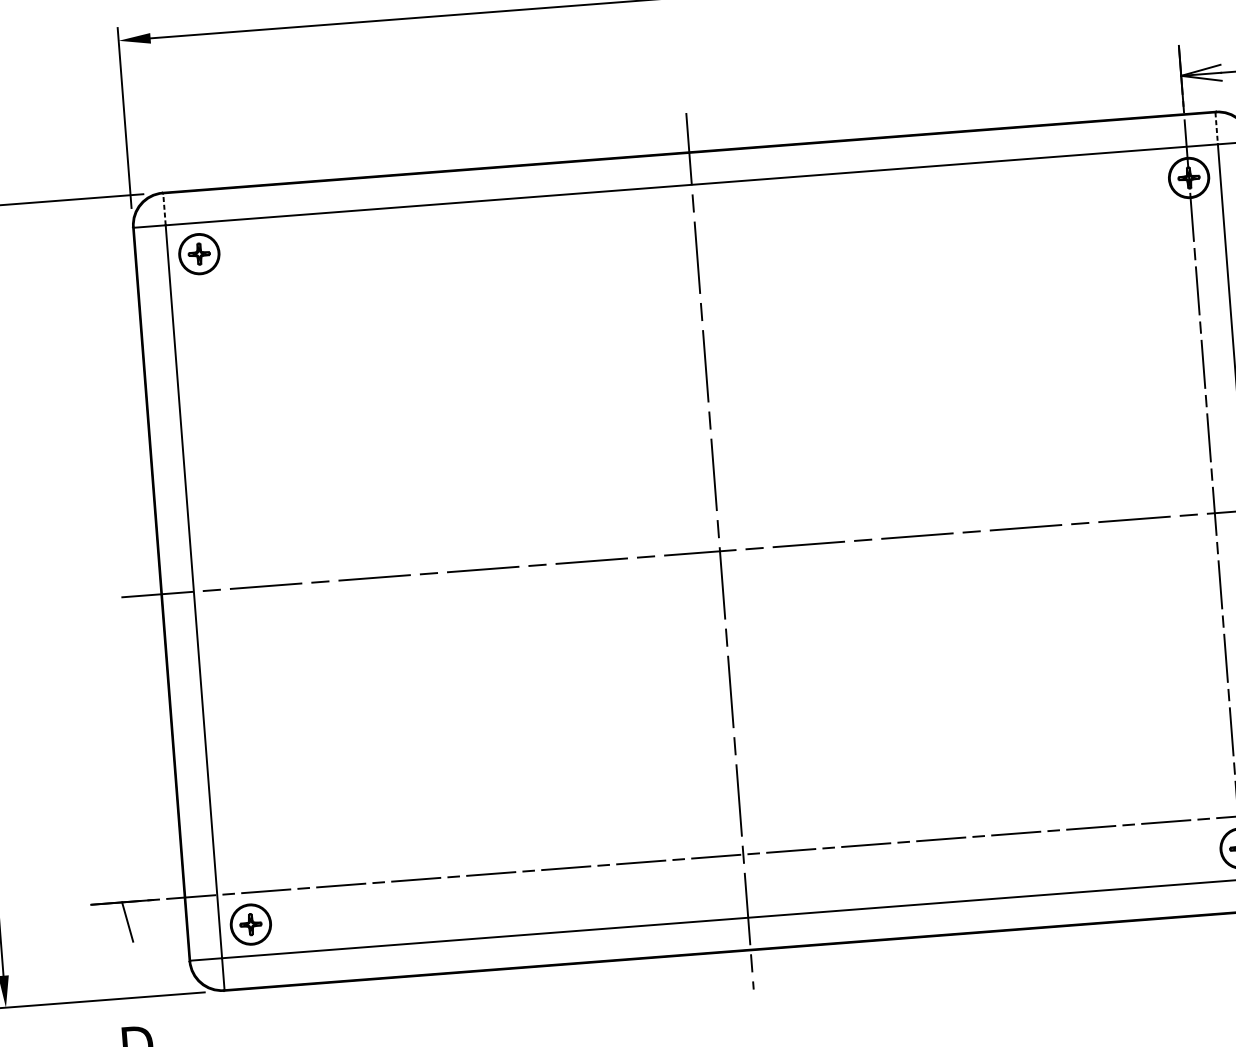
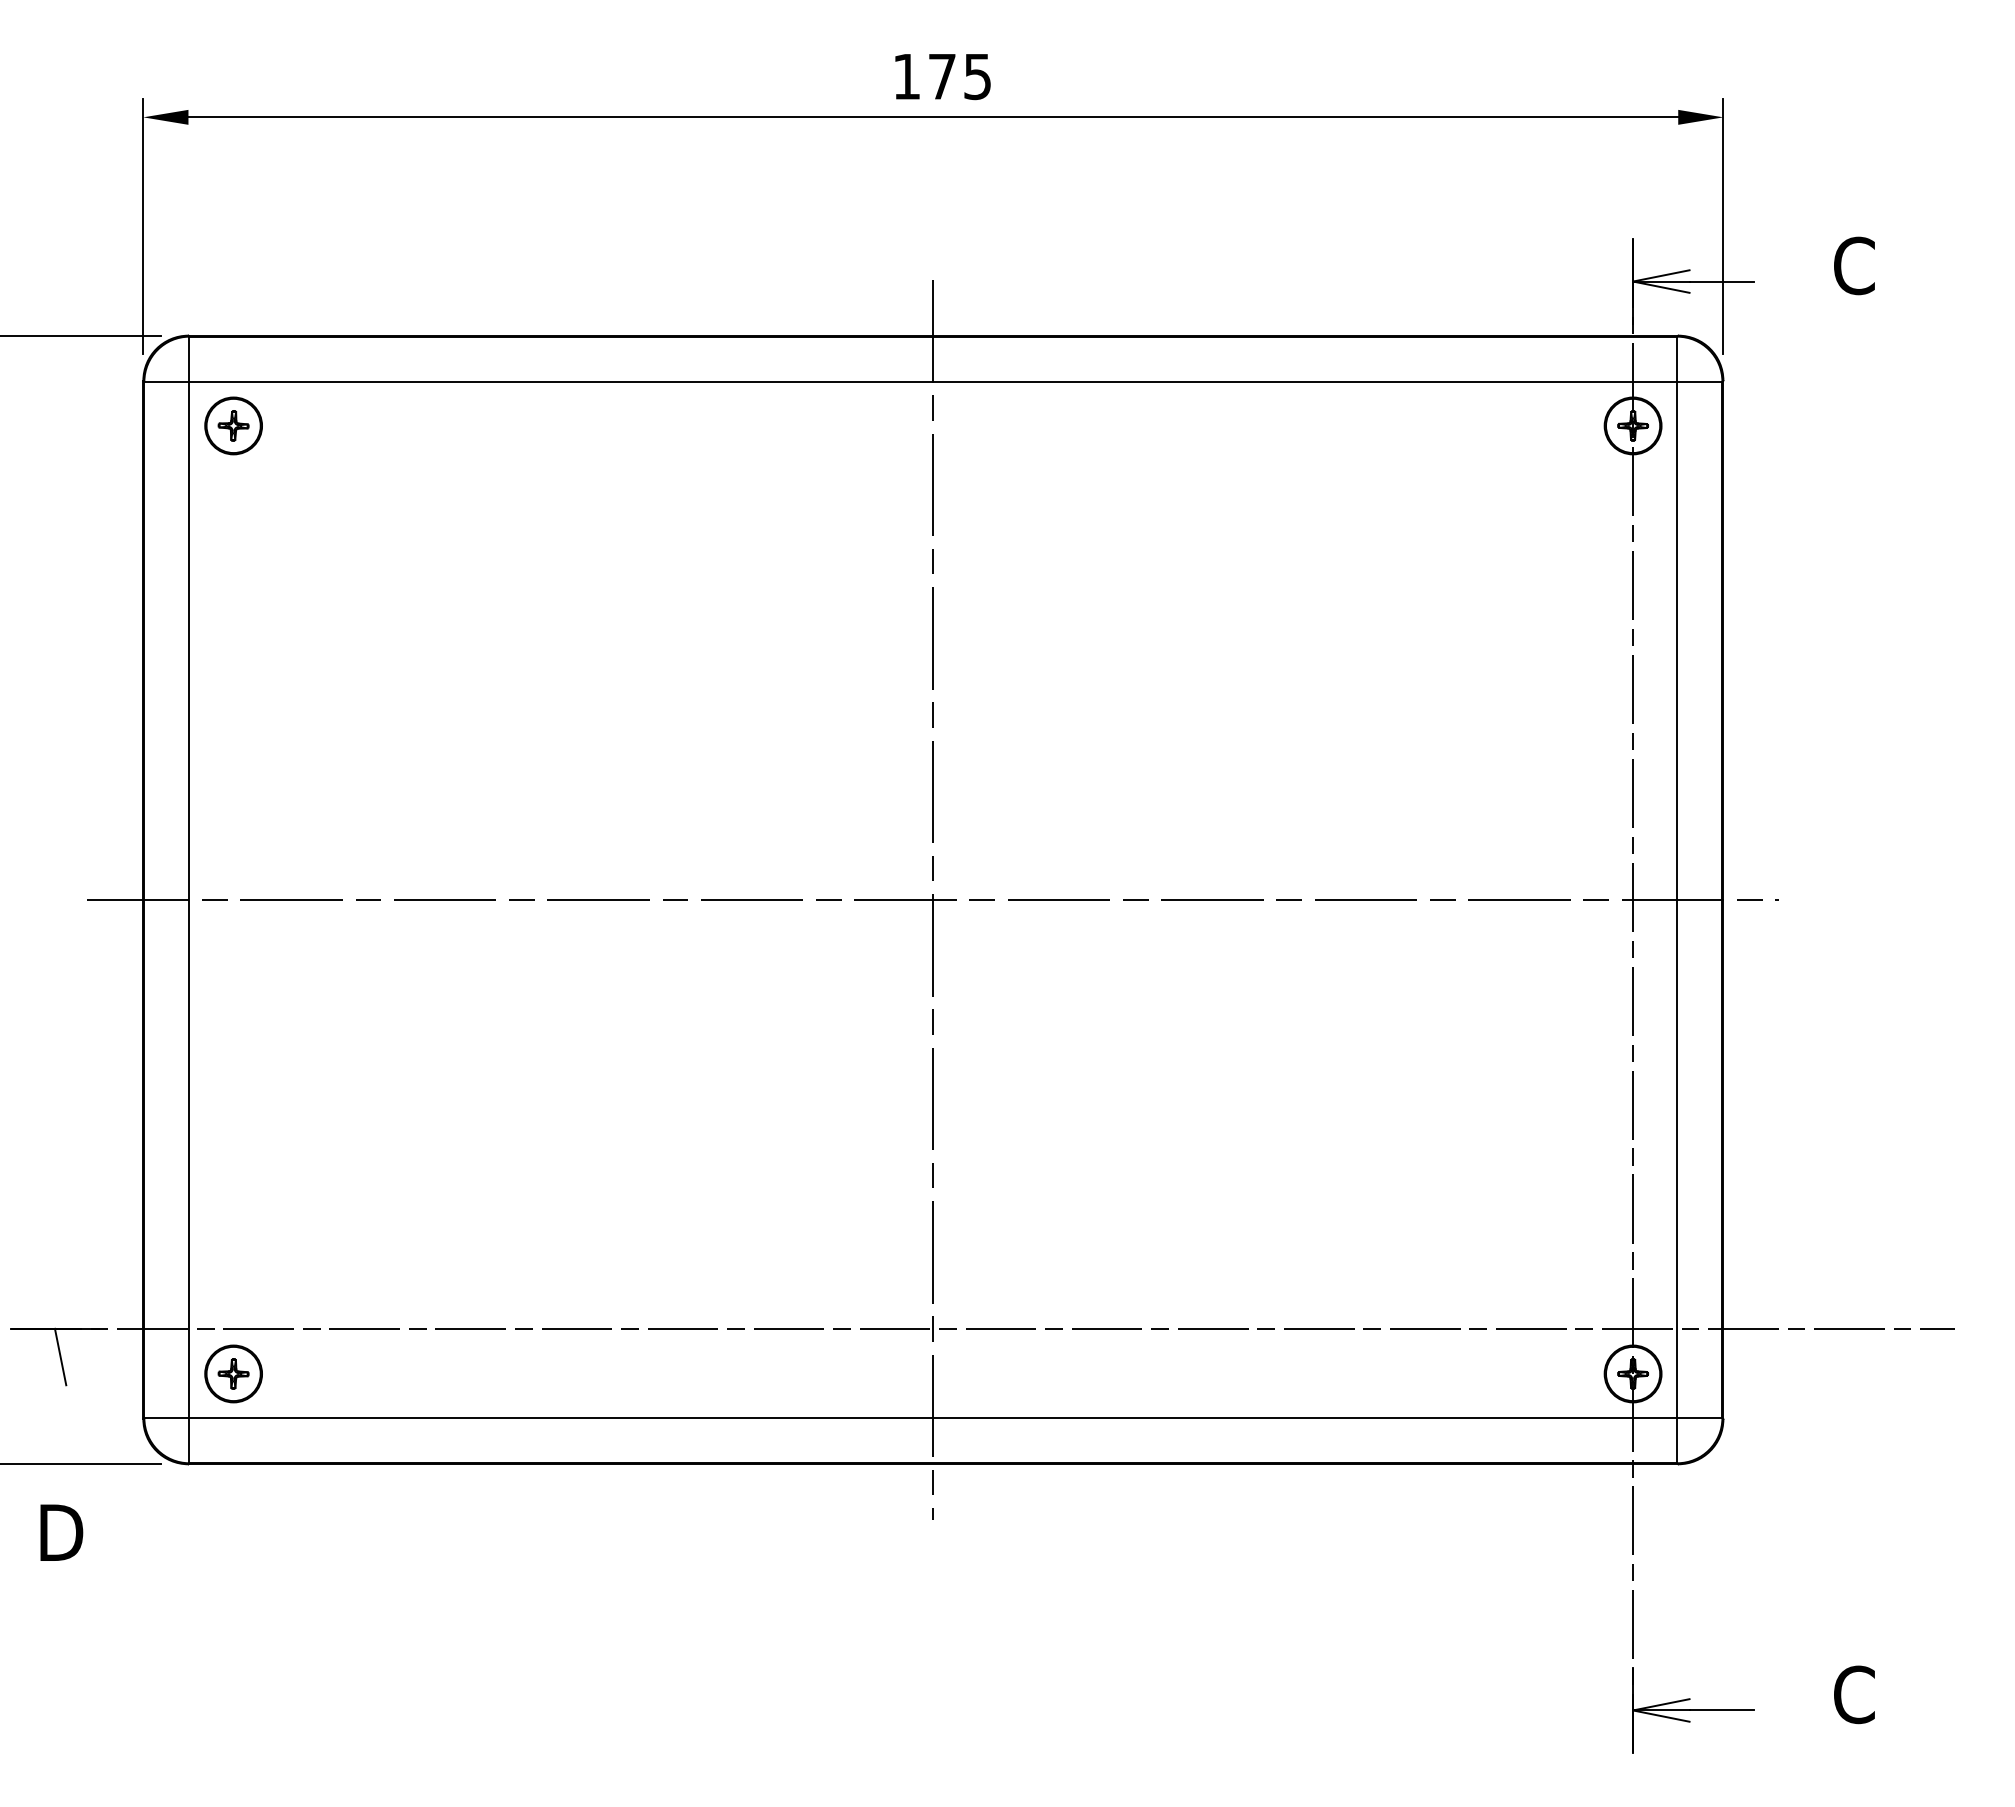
line: (1216, 128) -> (1677, 359), dashed -> solid
line: (164, 209) -> (189, 359), dashed -> solid

